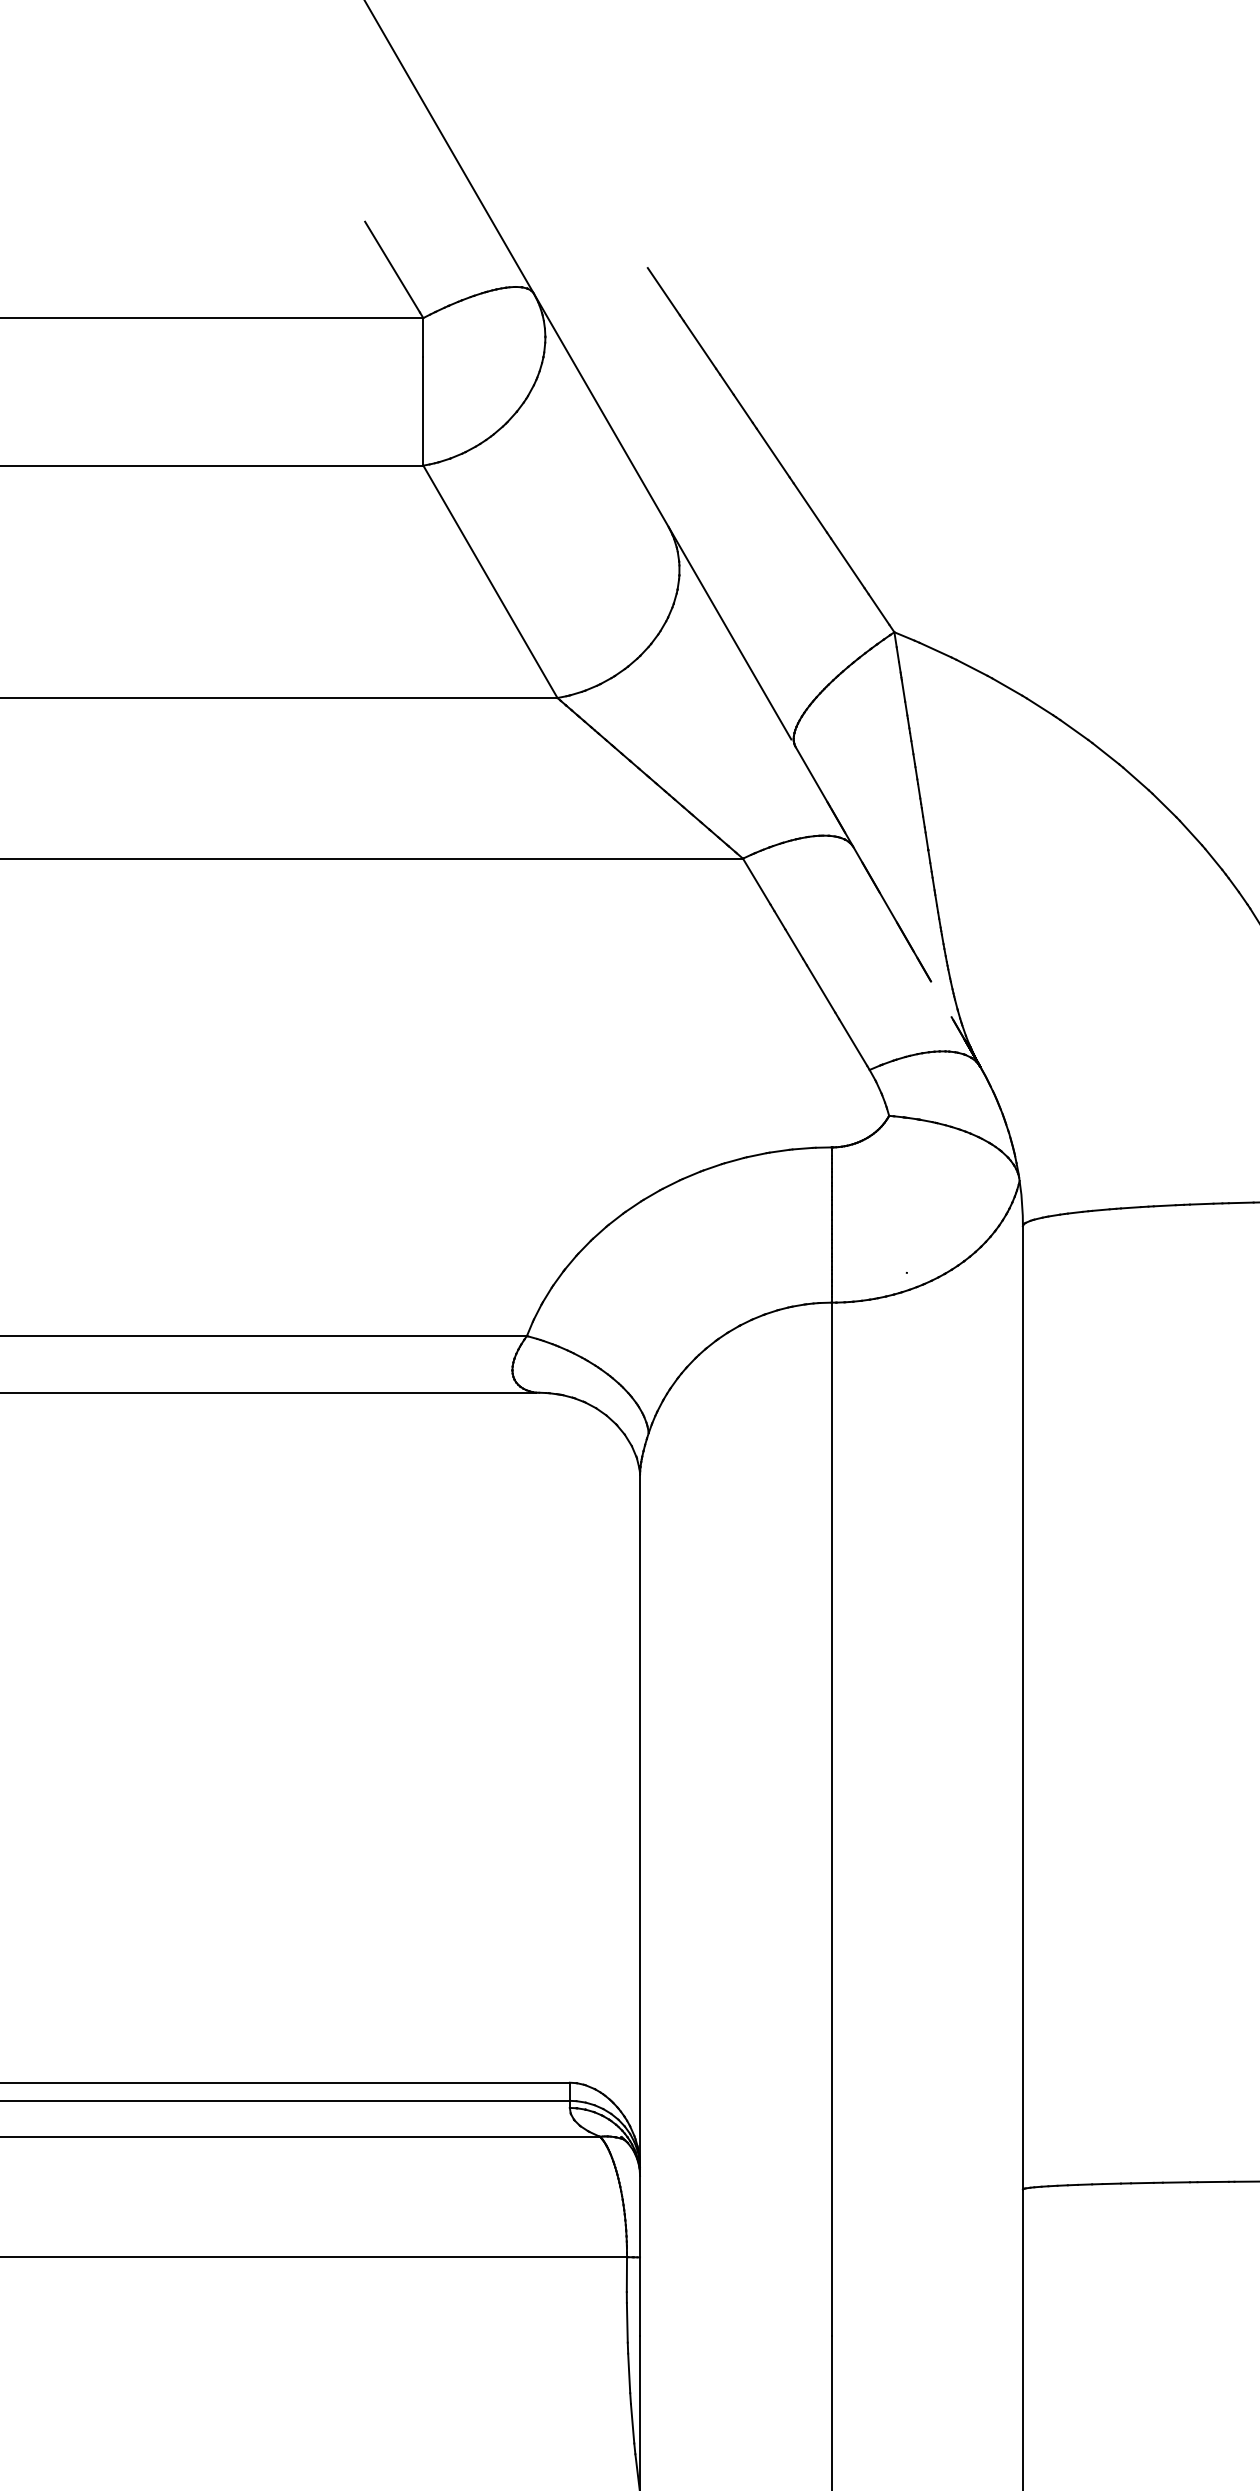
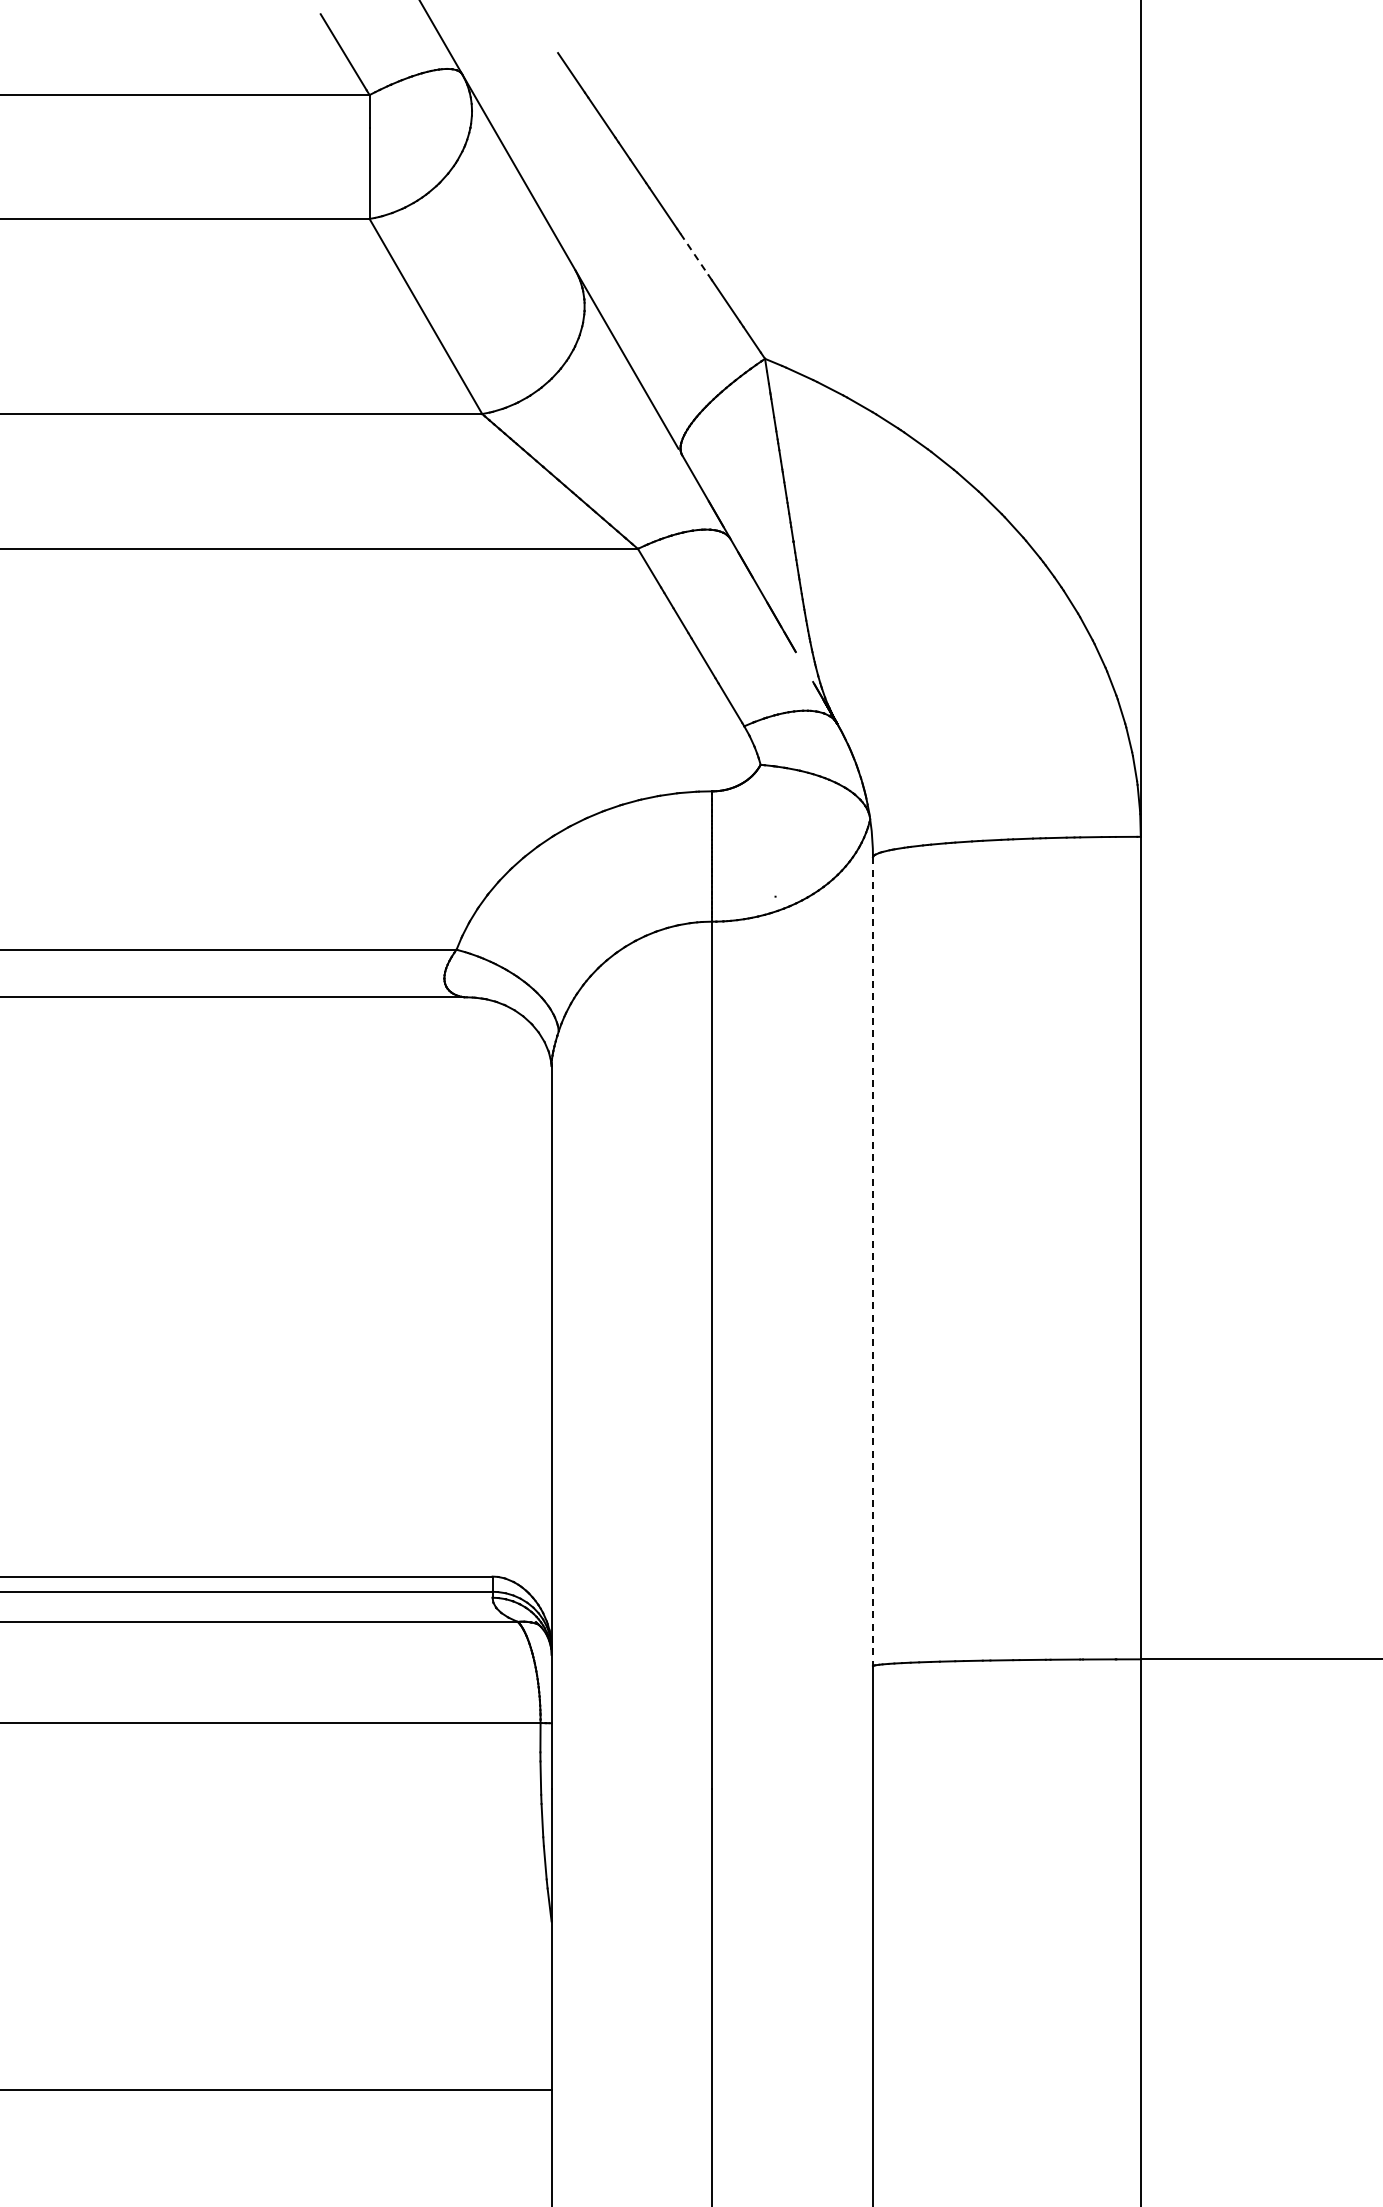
line: (810, 507) -> (694, 254), solid -> dashed
line: (1022, 1708) -> (872, 1262), solid -> dashed

